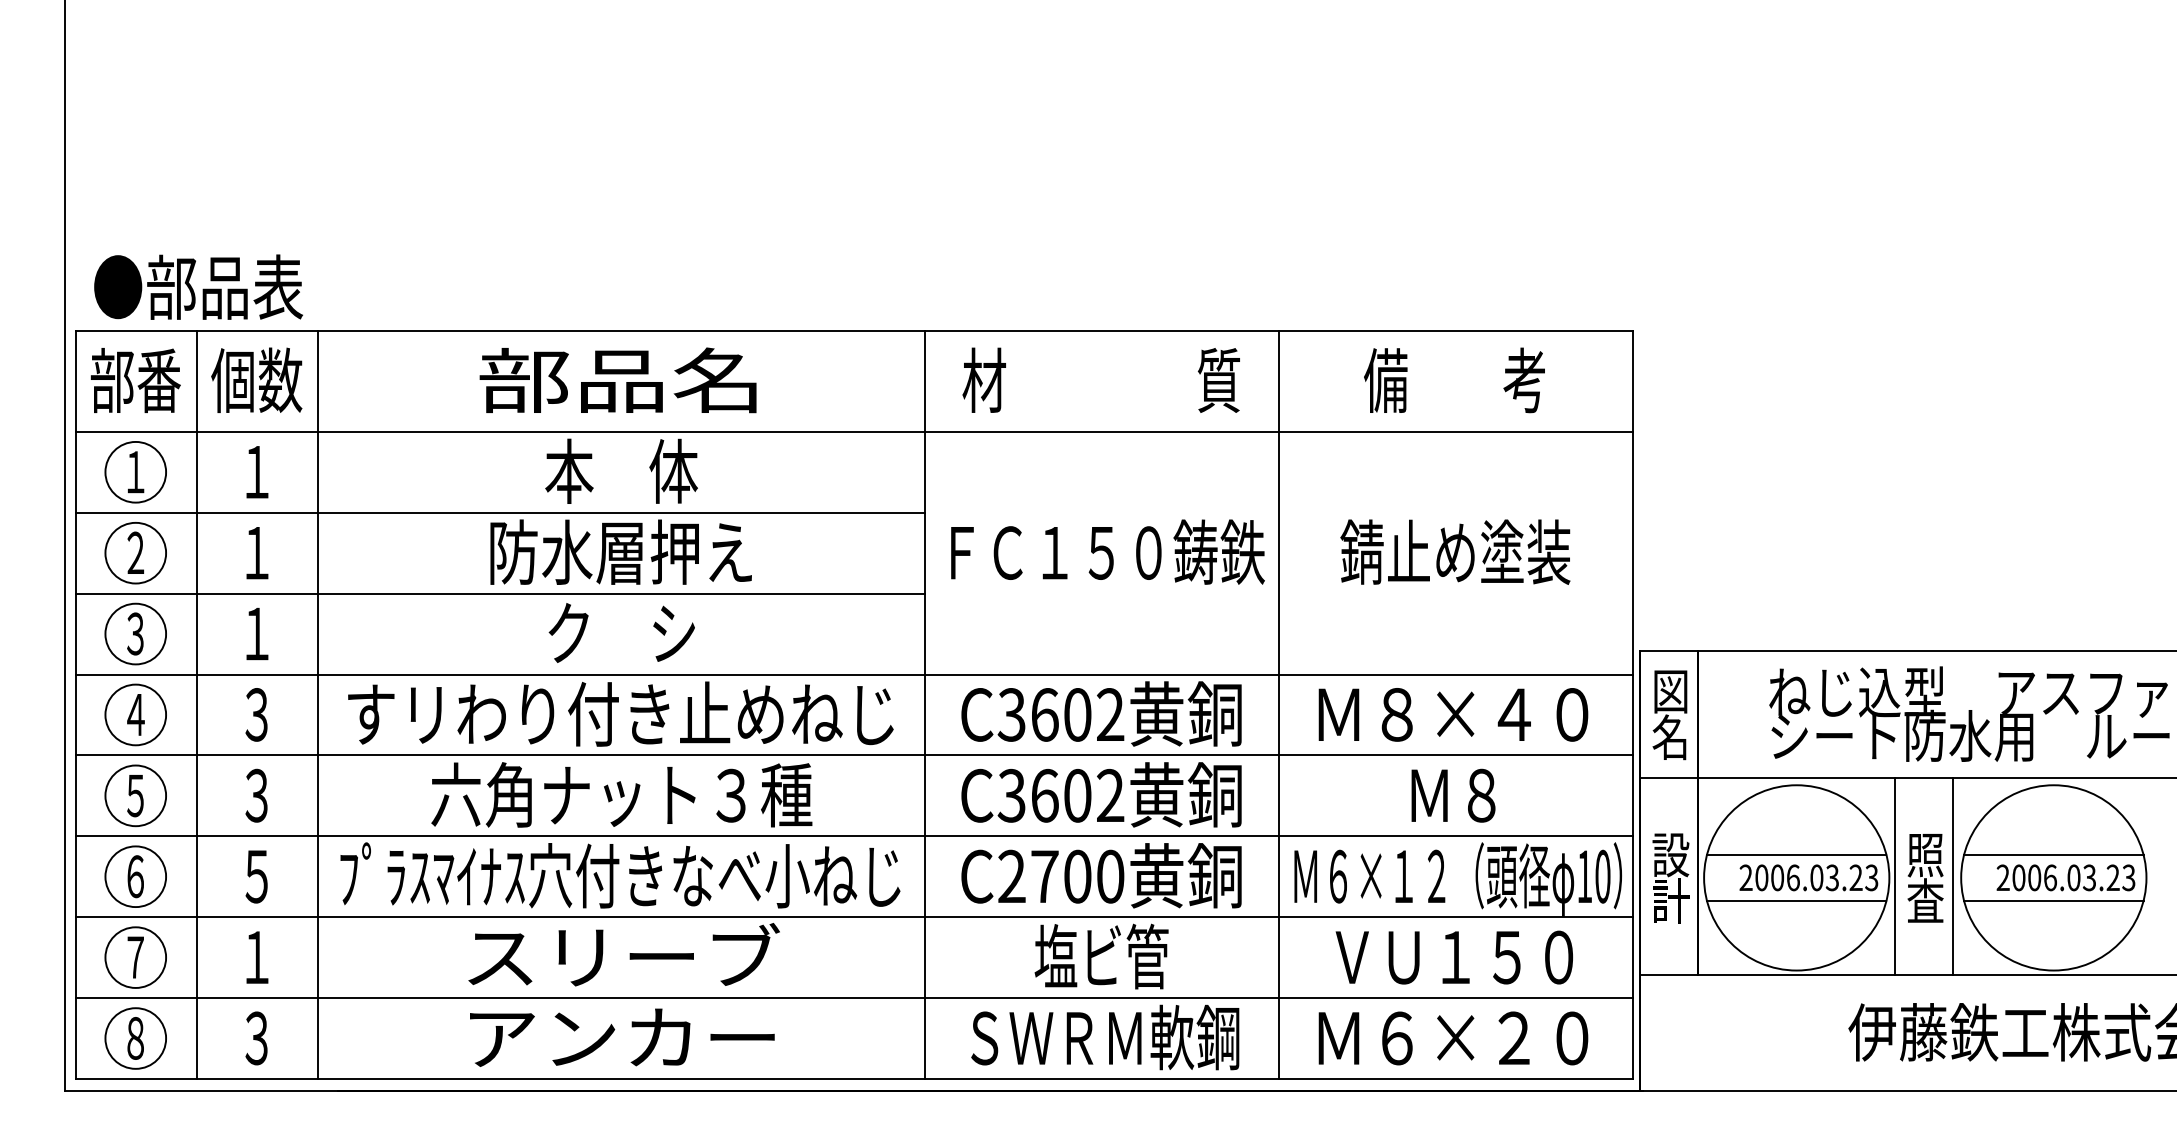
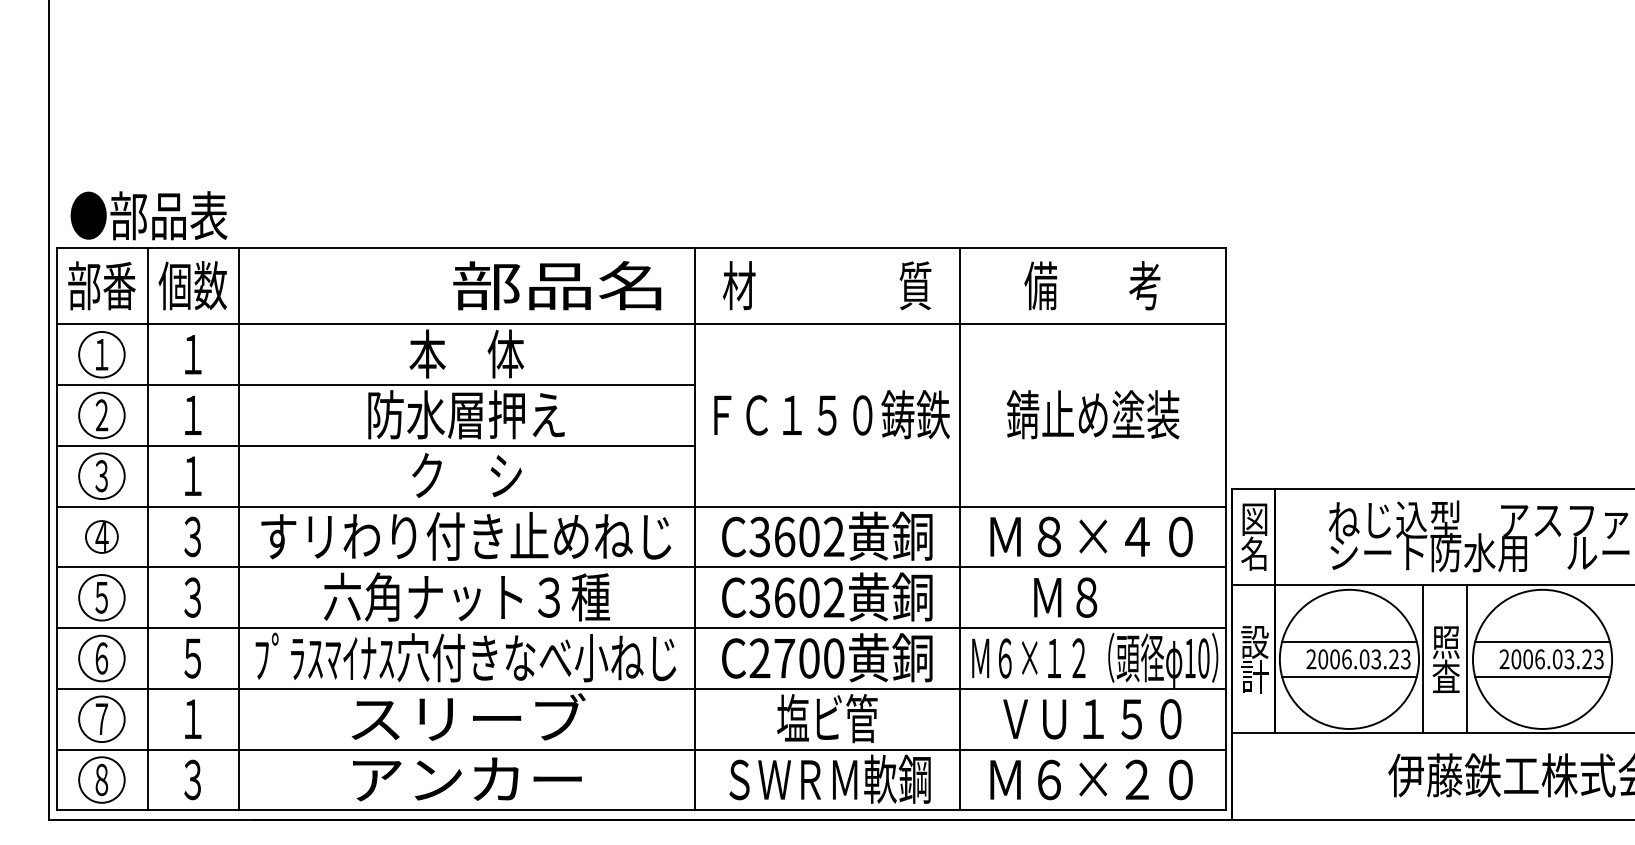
text: (618, 380) -> (557, 285), moved
circle: (135, 714) -> (101, 536), size x0.7
text: (1453, 795) -> (1065, 597), moved

